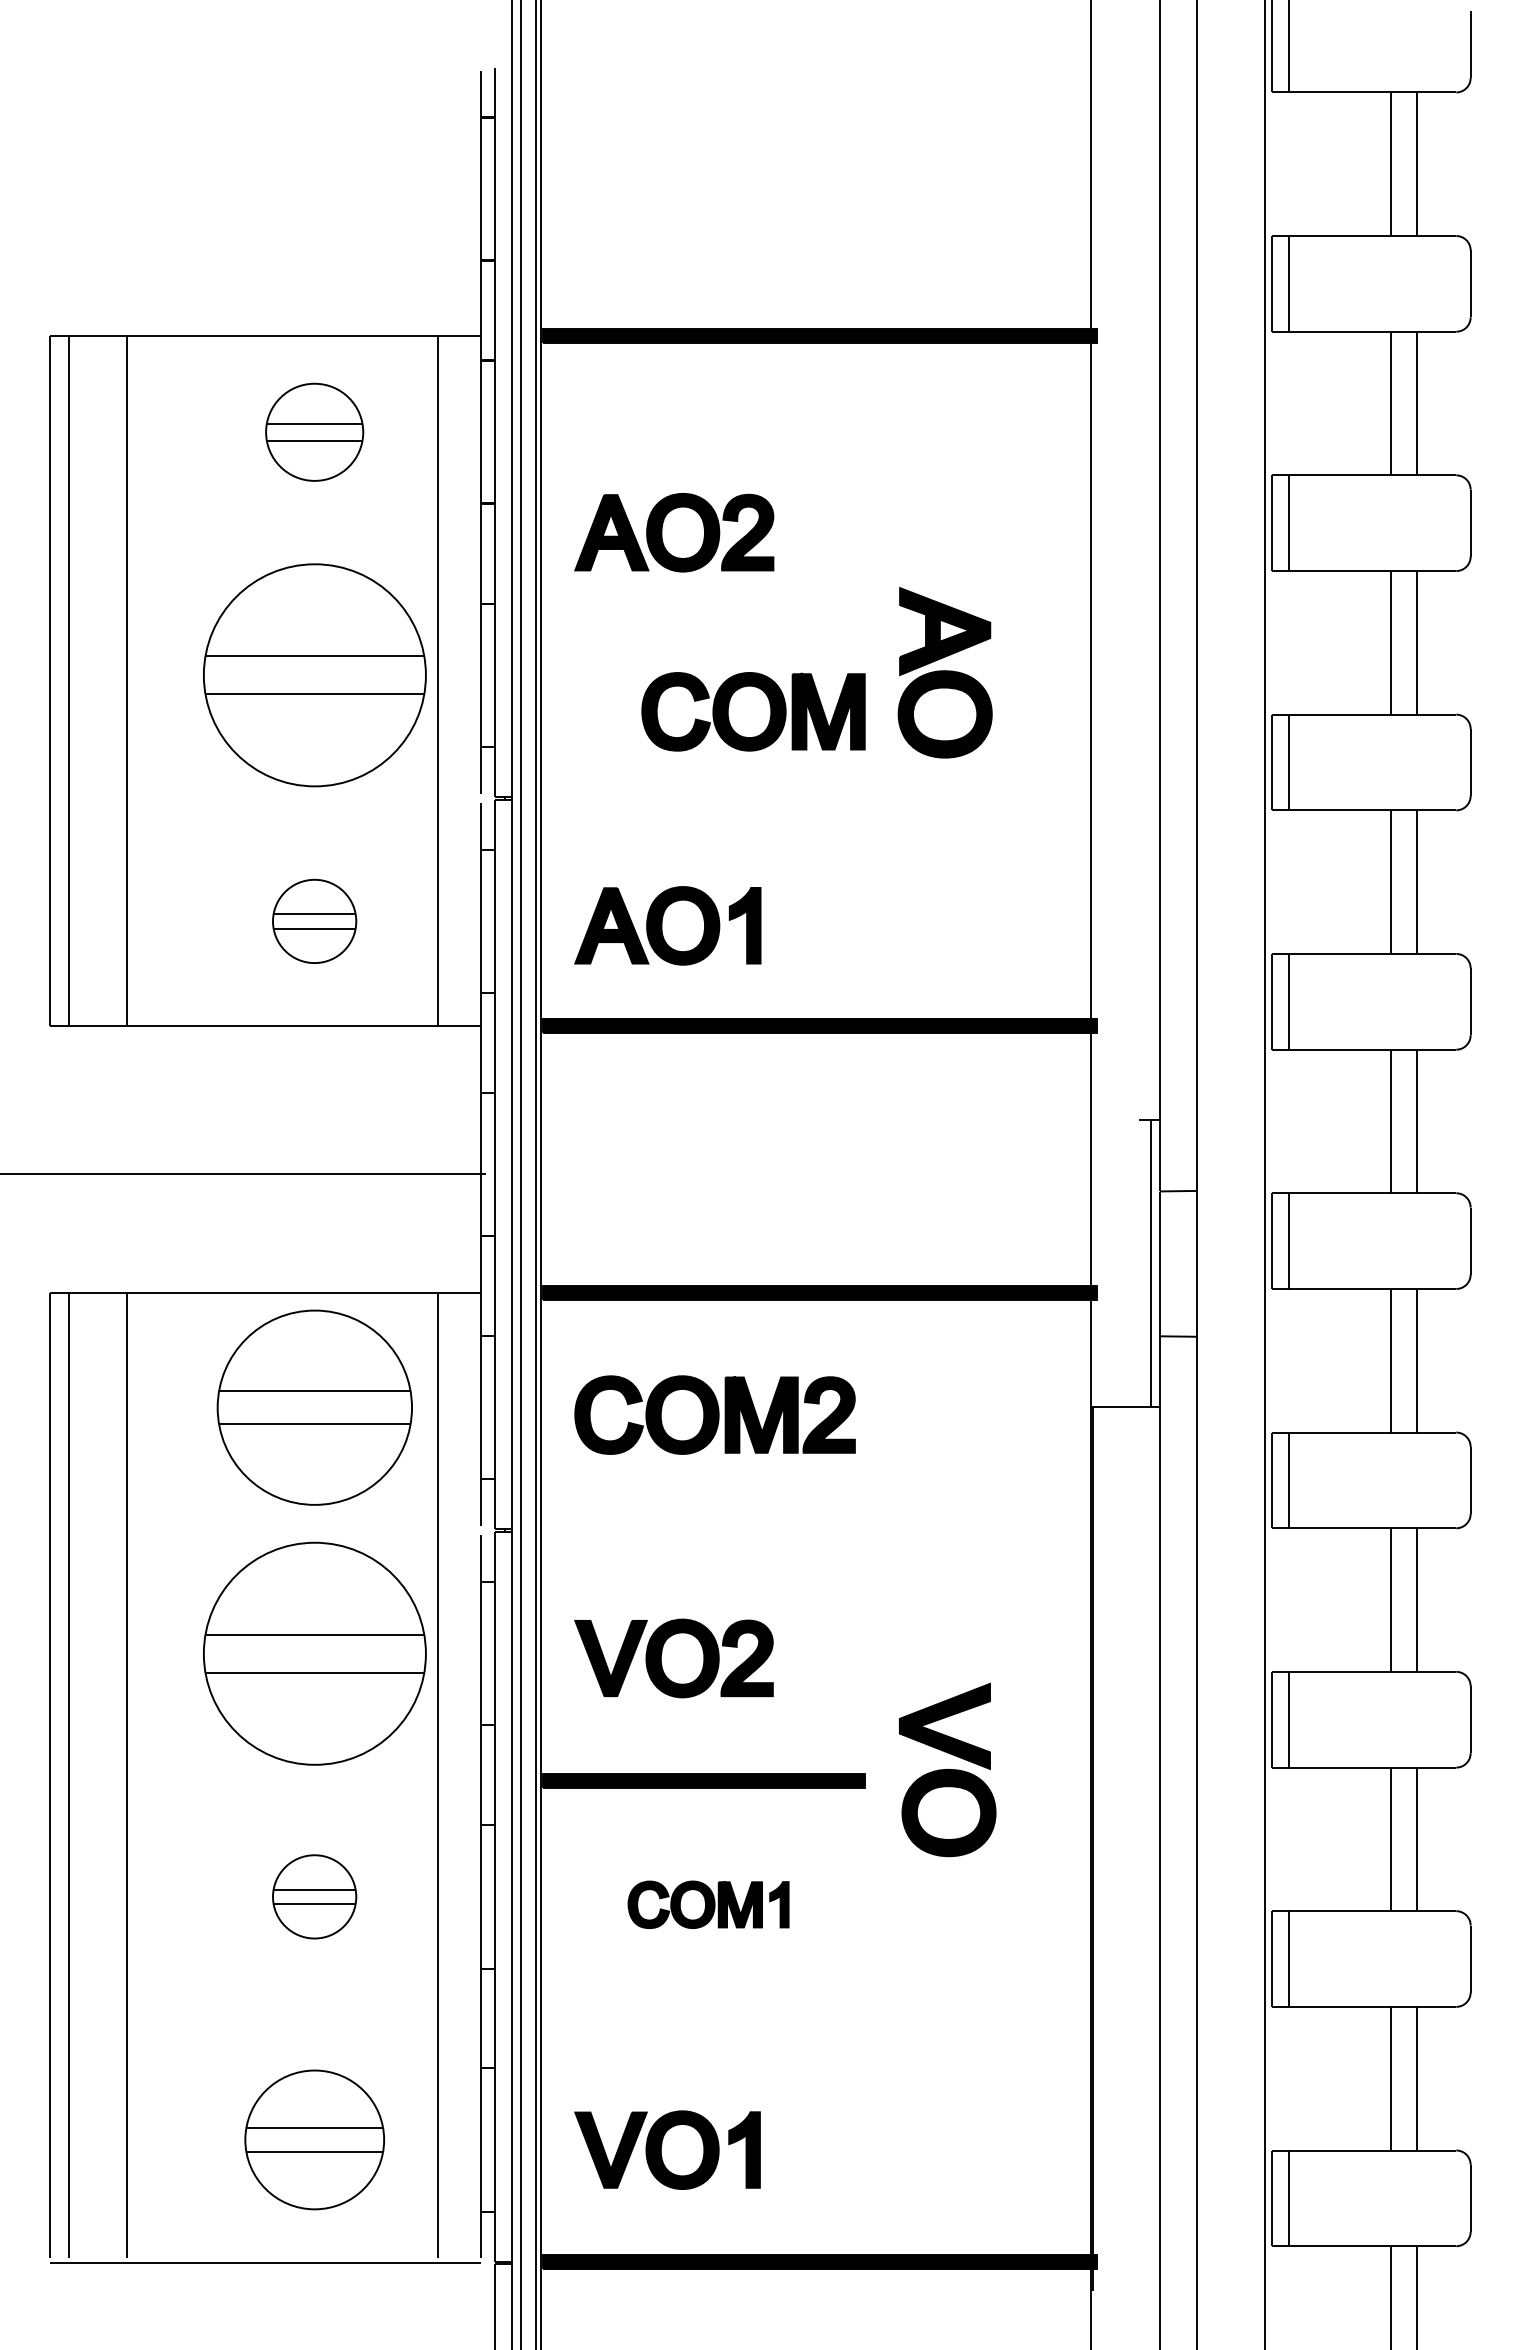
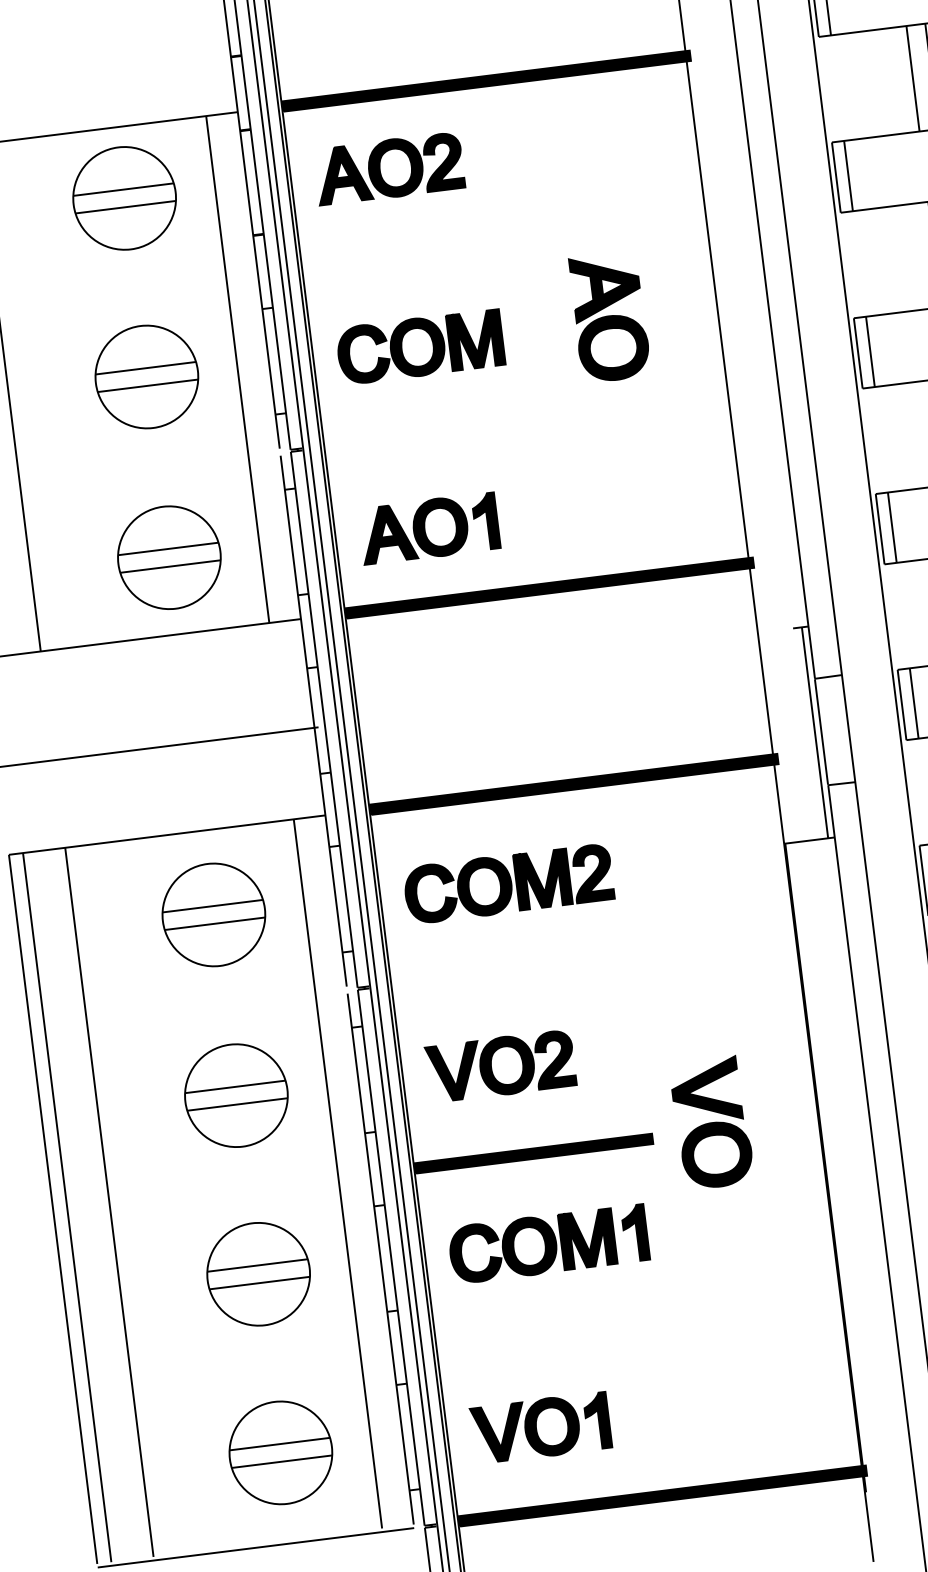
part: (314, 432) -> (124, 198), size x1.43
part: (674, 532) -> (389, 168), moved
part: (314, 675) -> (146, 377), size x0.62
part: (753, 711) -> (420, 346), moved
part: (314, 921) -> (169, 557), size x1.67
part: (314, 1407) -> (213, 914), size x0.71
part: (314, 1653) -> (236, 1095), size x0.62
part: (314, 1896) -> (258, 1274), size x1.67
part: (708, 1904) -> (548, 1243), size x1.67

